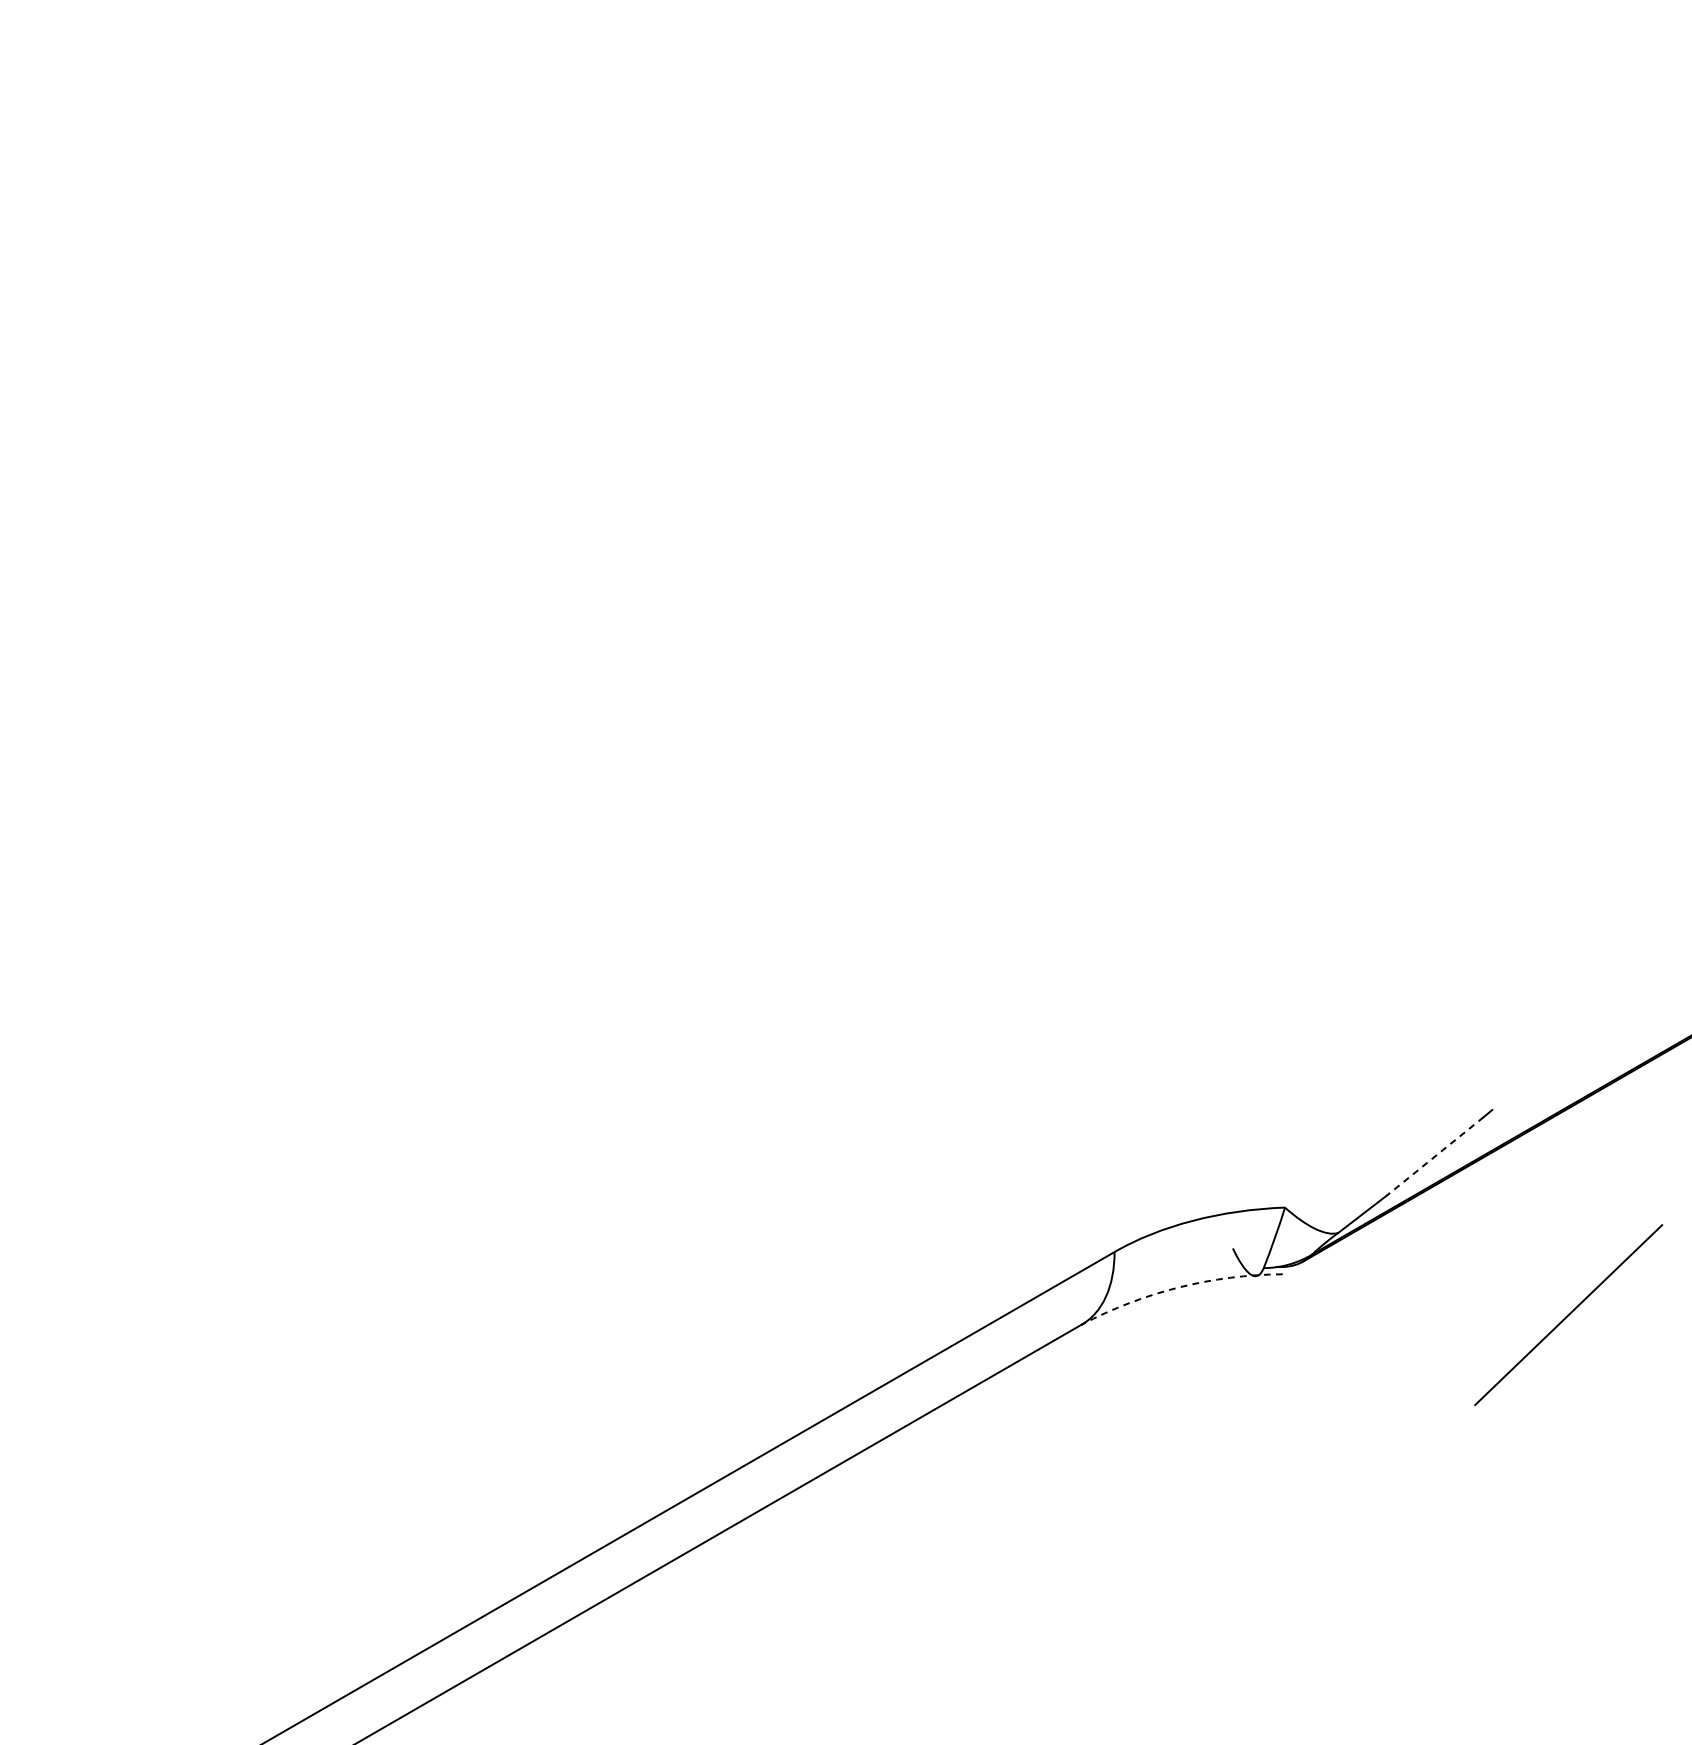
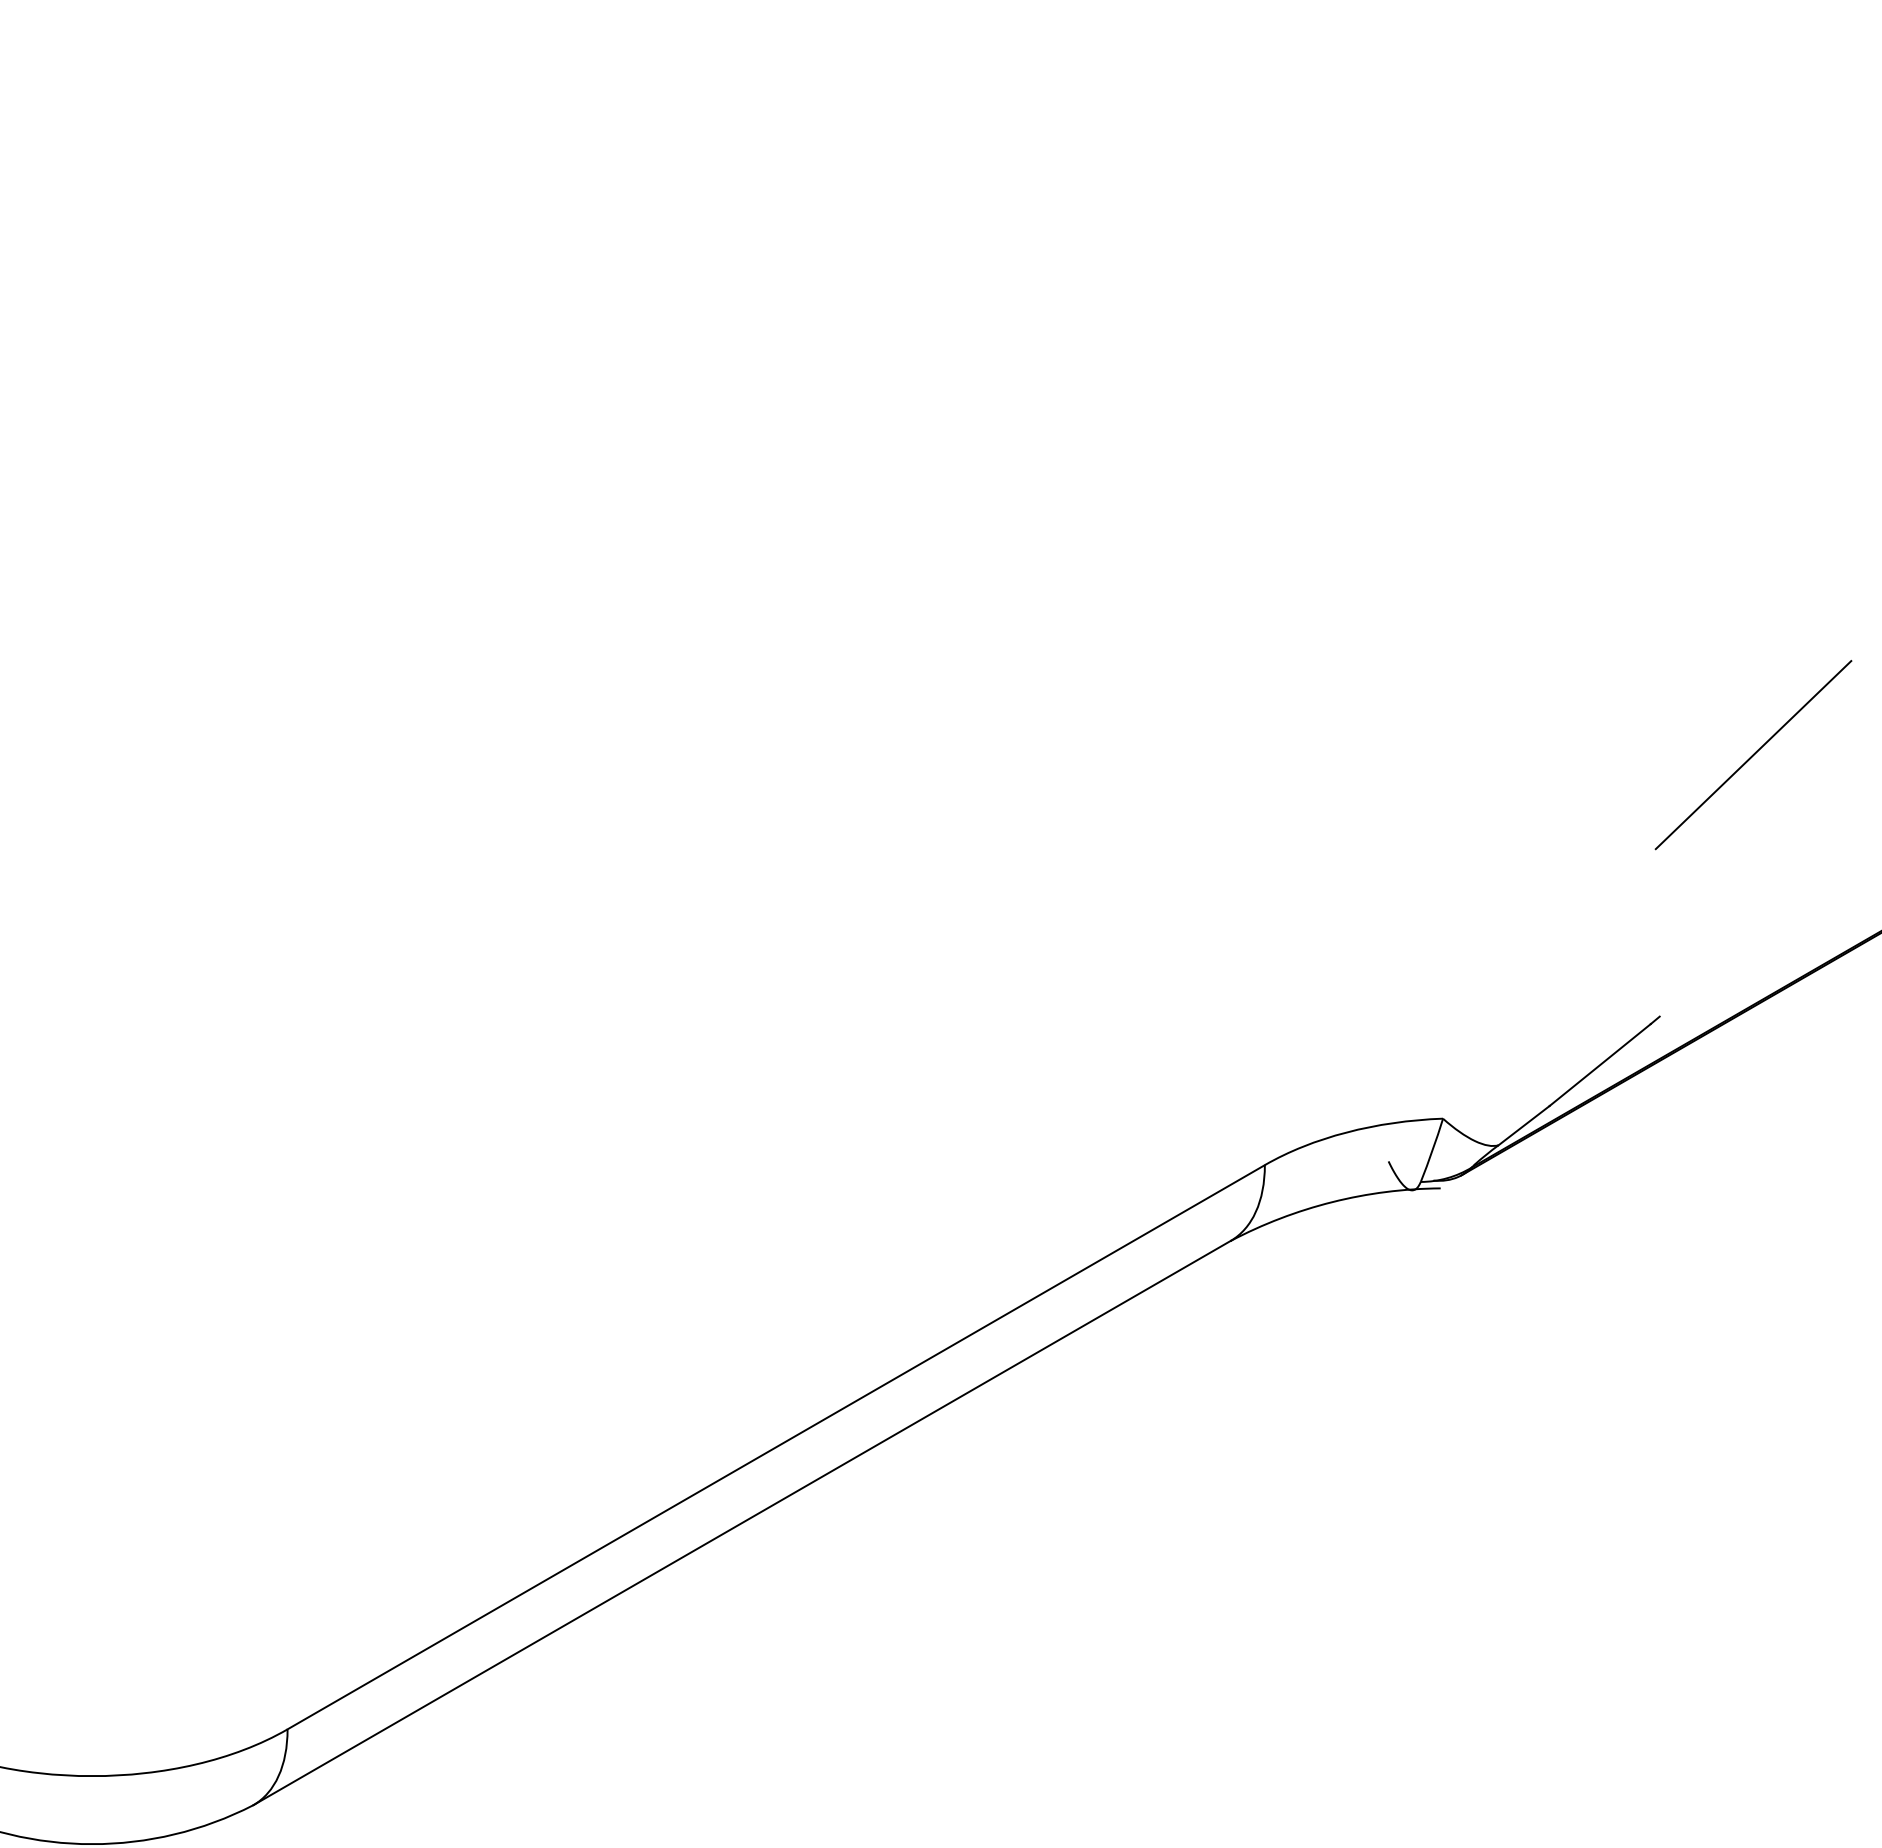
line: (1434, 1156) -> (1599, 1065), dashed -> solid
arc: (1179, 1287) -> (1332, 1202), dashed -> solid
line: (1568, 1315) -> (1753, 755), moved

